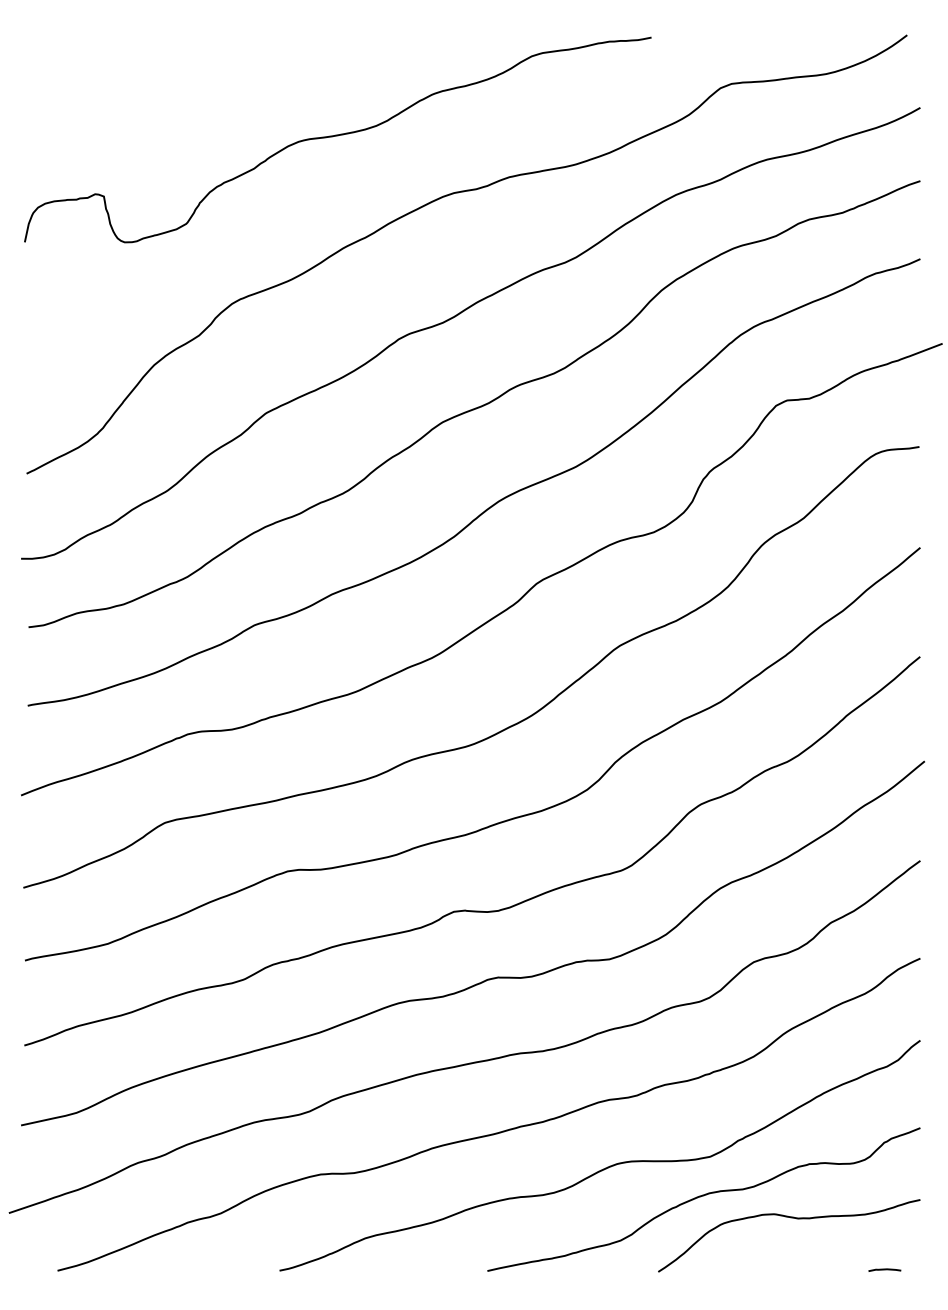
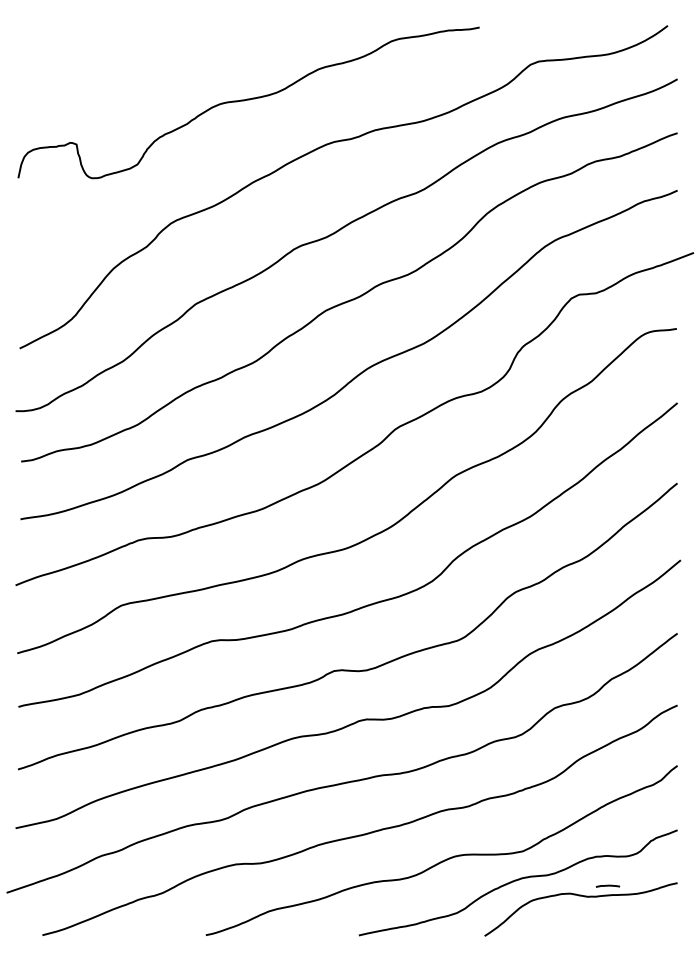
line: (884, 1269) -> (607, 885), moved

